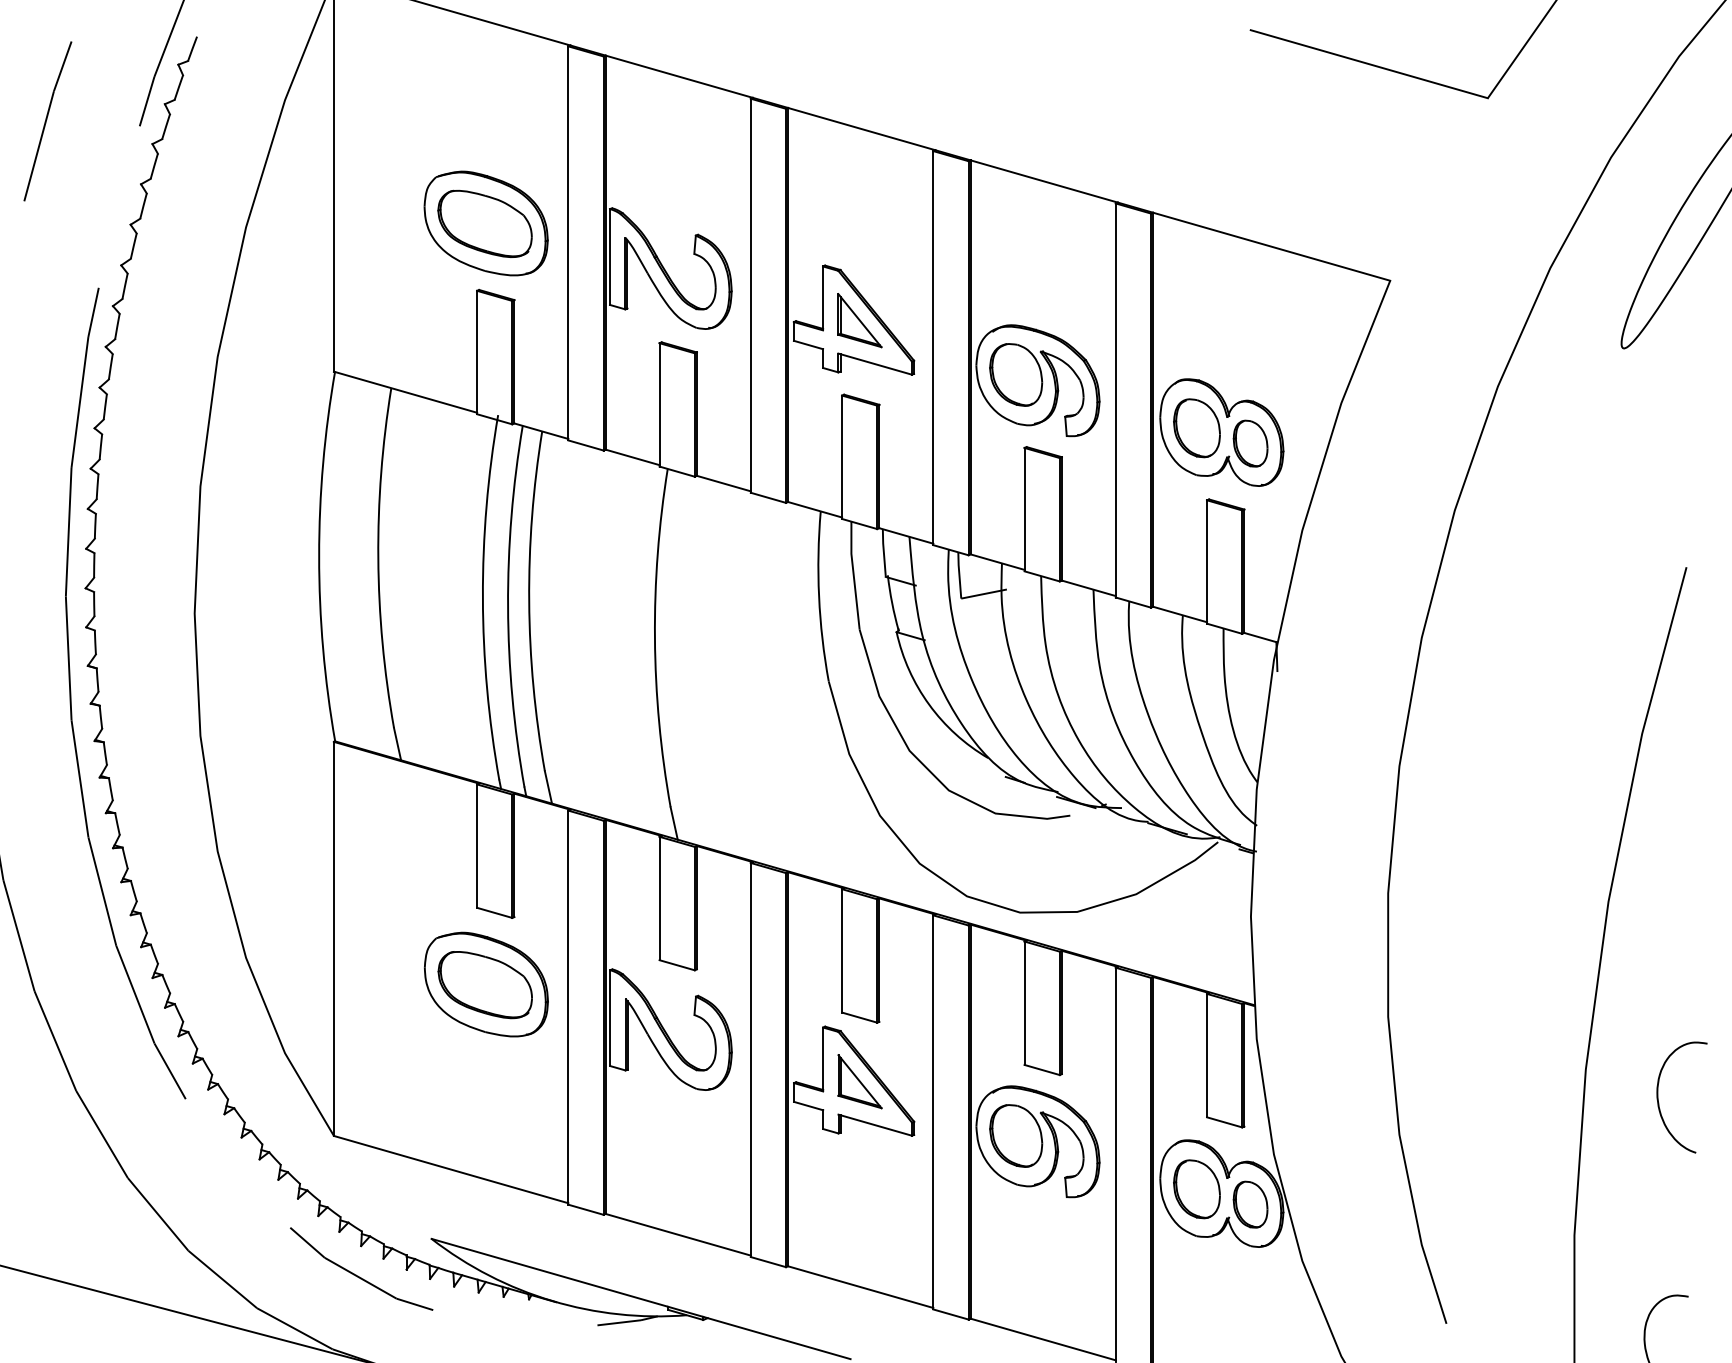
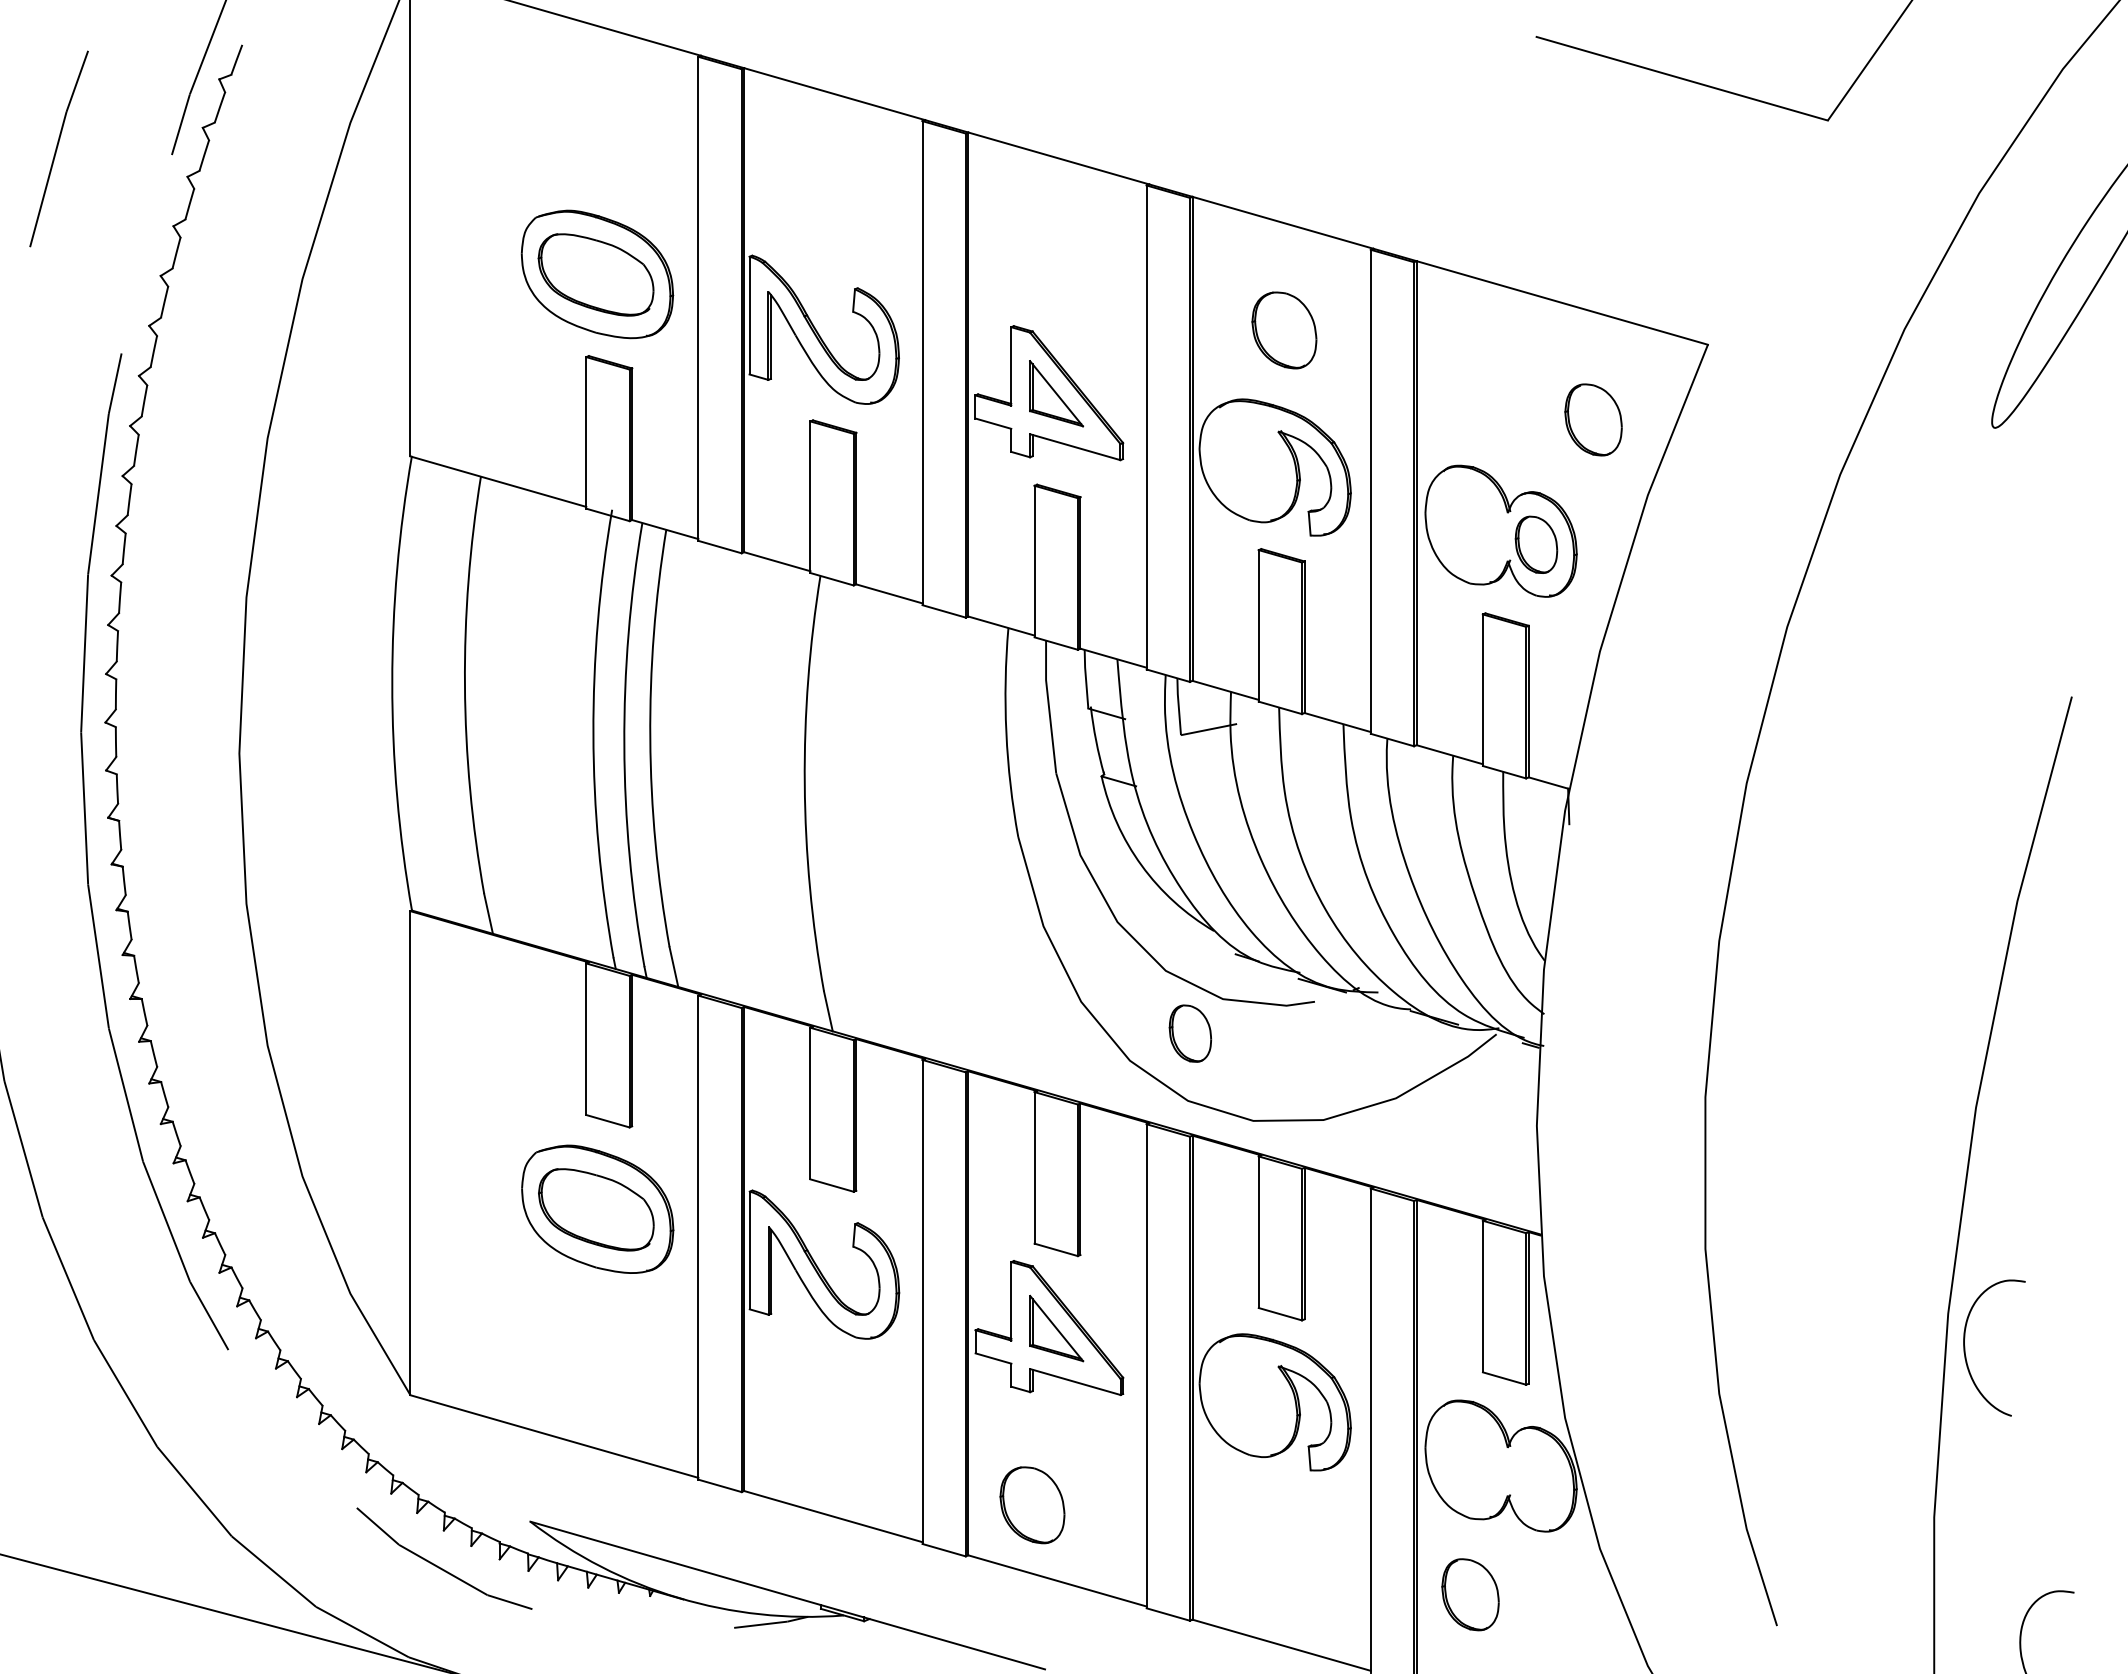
part: (1016, 374) -> (1284, 330), moved
part: (1196, 427) -> (1593, 419), moved
curve: (1658, 1097) -> (1965, 1347), moved
part: (1016, 1136) -> (1032, 1505), moved
part: (1196, 1189) -> (1470, 1594), moved
part: (1250, 1204) -> (1190, 1033), moved

